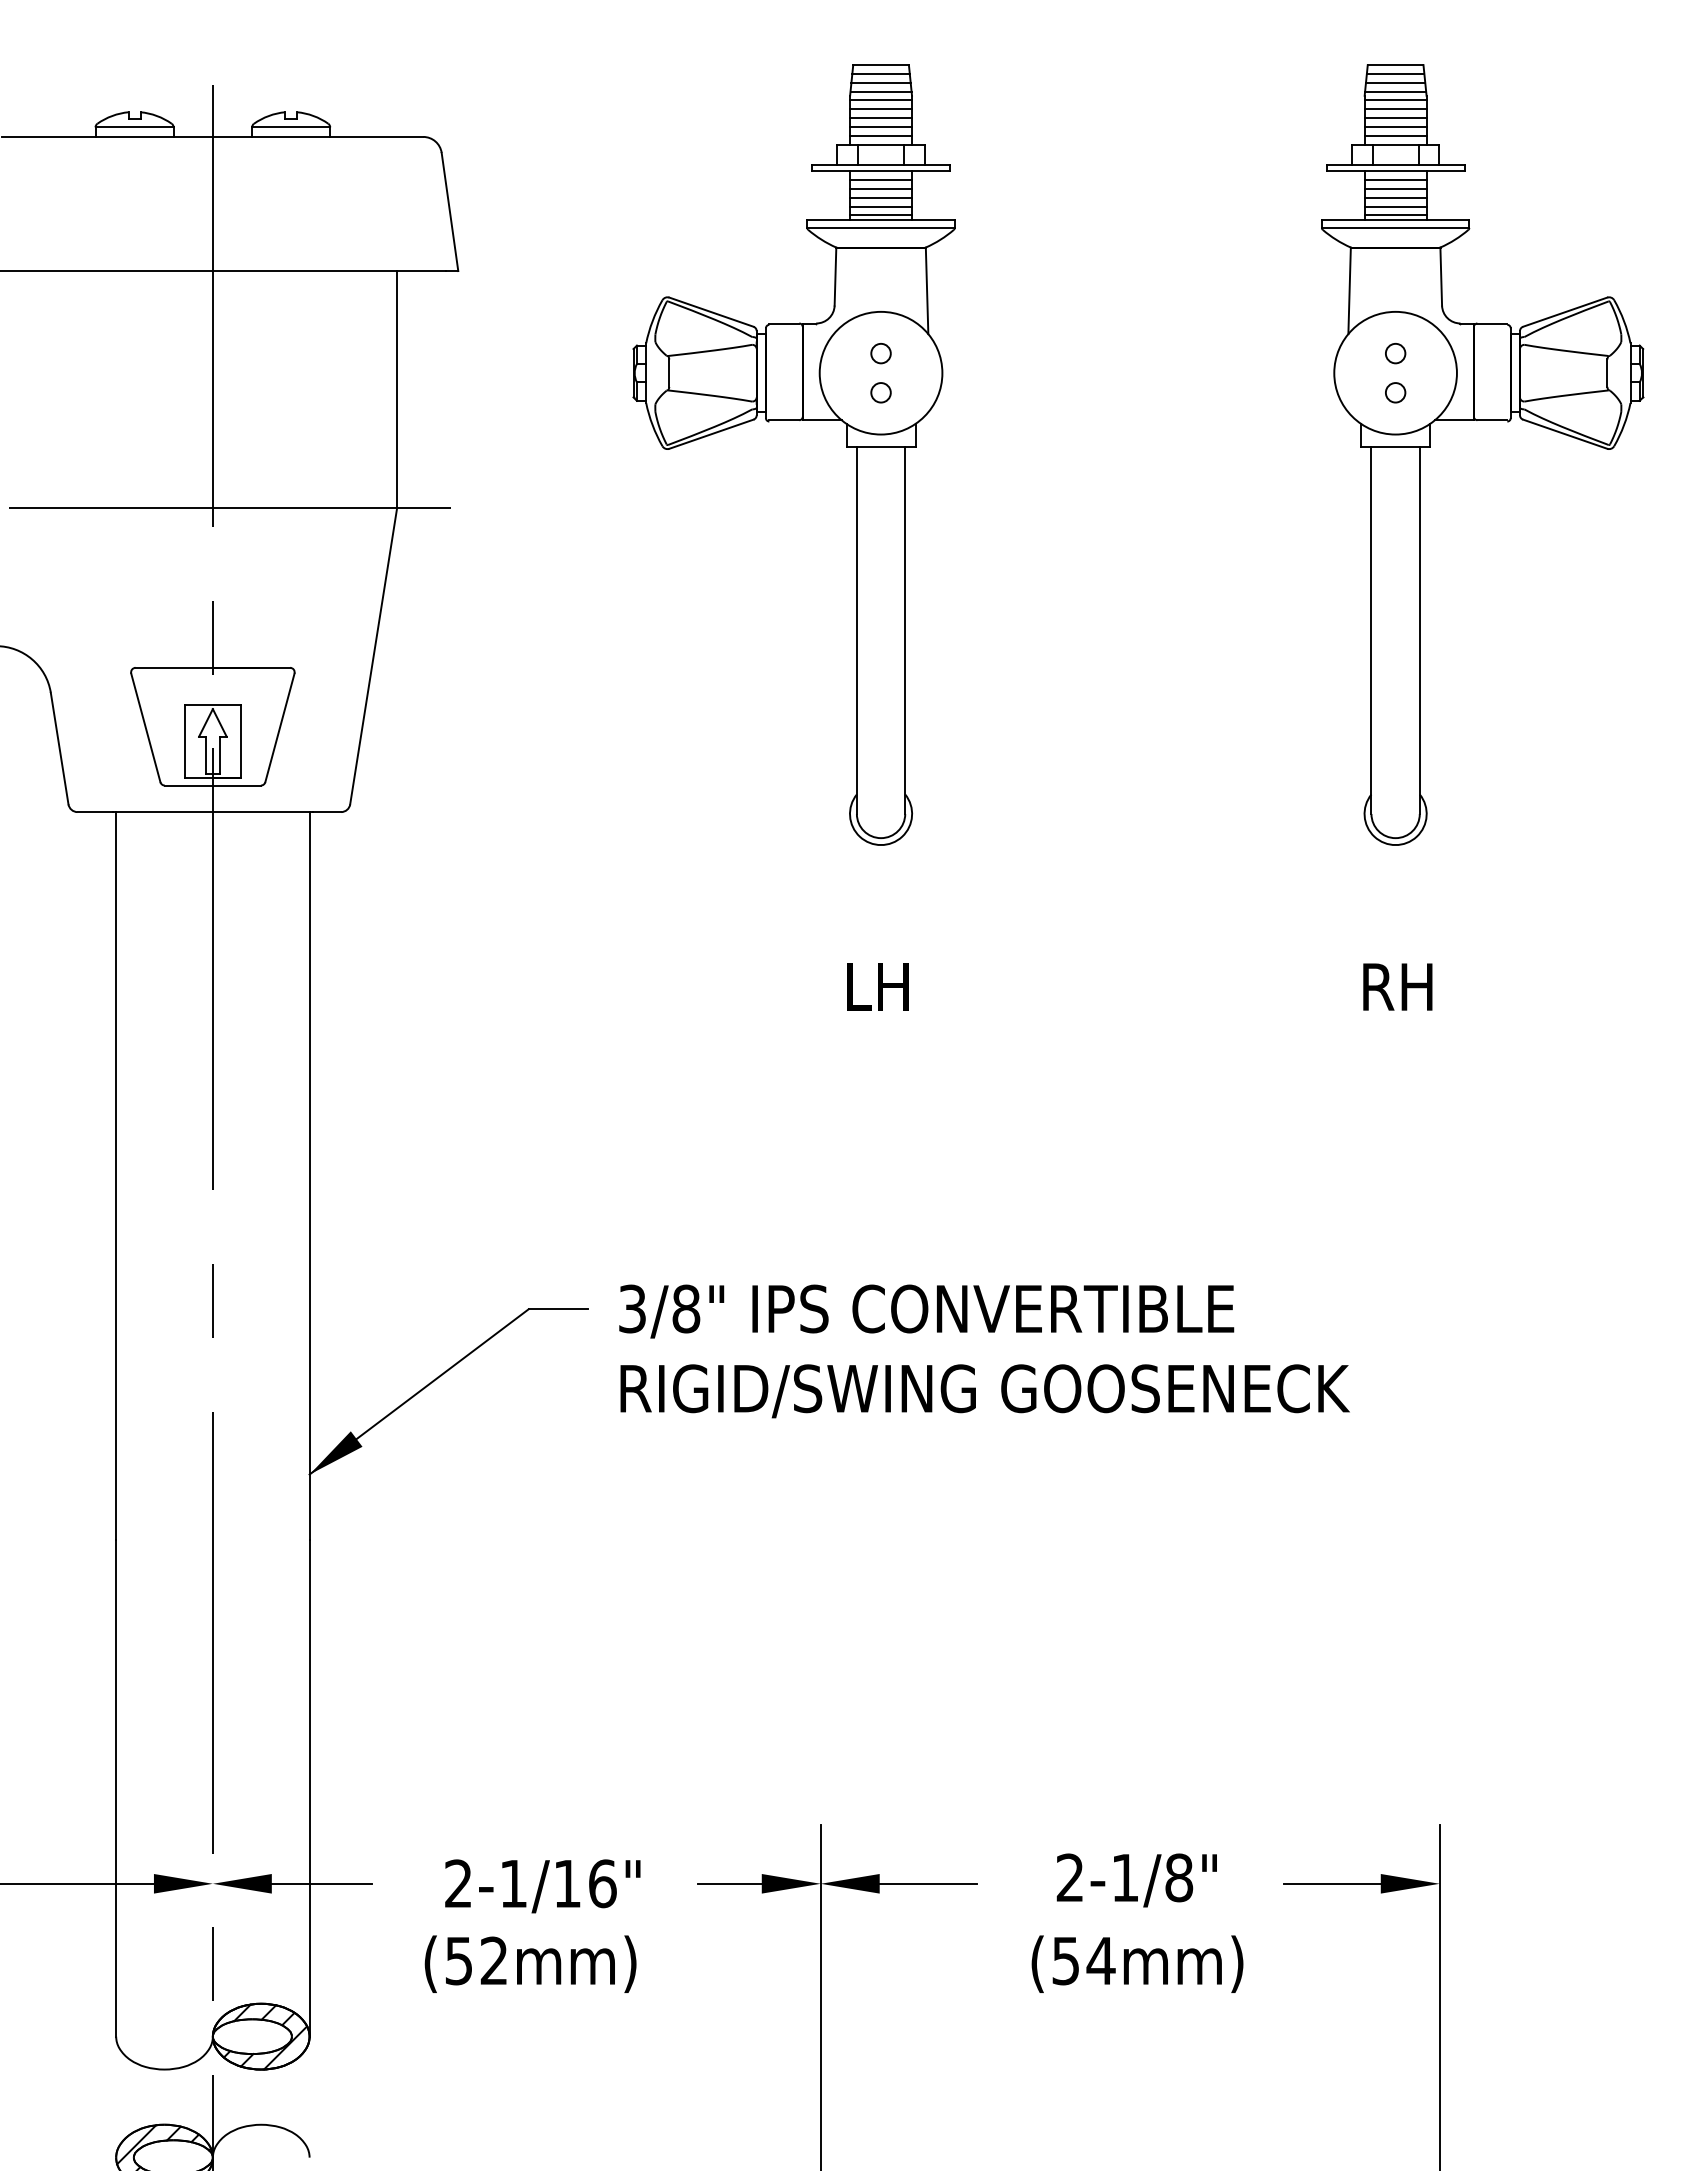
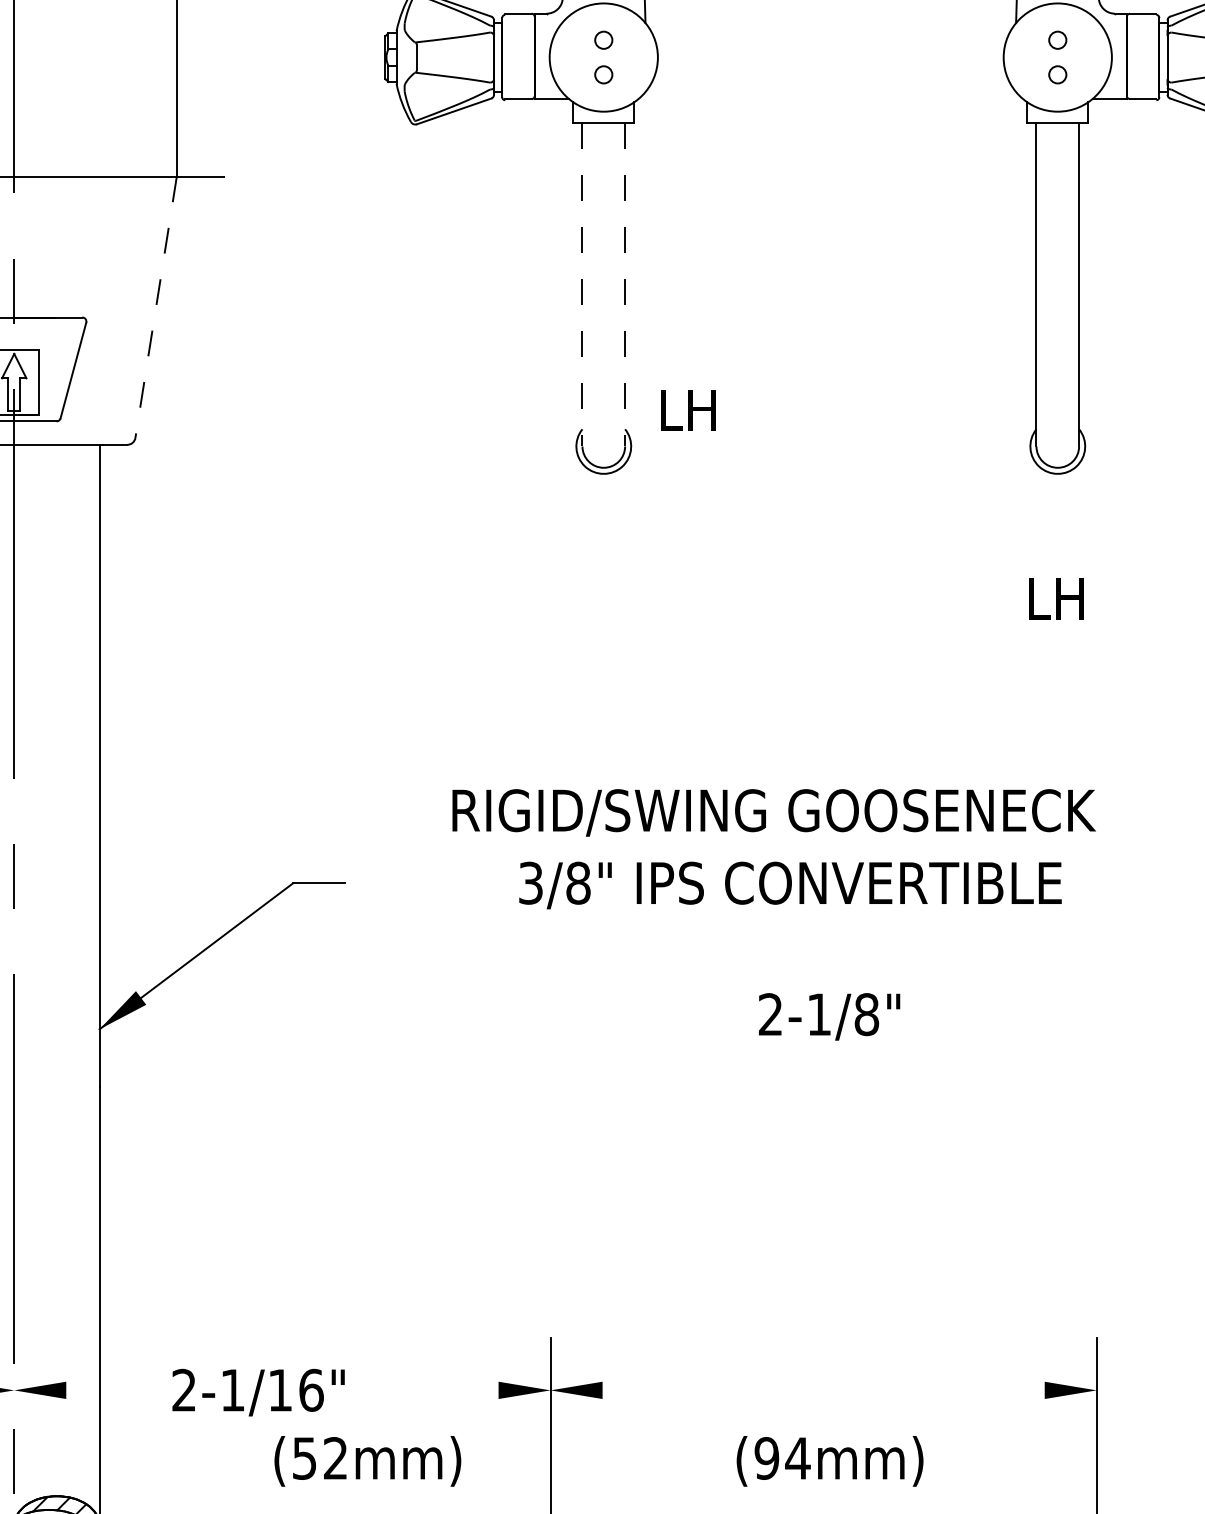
line: (856, 630) -> (582, 284), solid -> dashed
line: (905, 630) -> (625, 284), solid -> dashed
line: (373, 656) -> (155, 307), solid -> dashed
text: (877, 986) -> (688, 409), moved
text: (1397, 986) -> (1059, 598), RH -> LH
text: (926, 1311) -> (790, 885), moved
text: (984, 1391) -> (773, 813), moved
text: (1136, 1880) -> (829, 1016), moved
line: (321, 1883) -> (110, 1390), removed
line: (729, 1883) -> (470, 1390), removed
line: (927, 1883) -> (644, 1390), removed
line: (1331, 1883) -> (1001, 1390), removed
text: (542, 1886) -> (258, 1392), moved
text: (1065, 1960) -> (766, 1458), (54mm) -> (94mm)
text: (530, 1963) -> (367, 1460), moved

